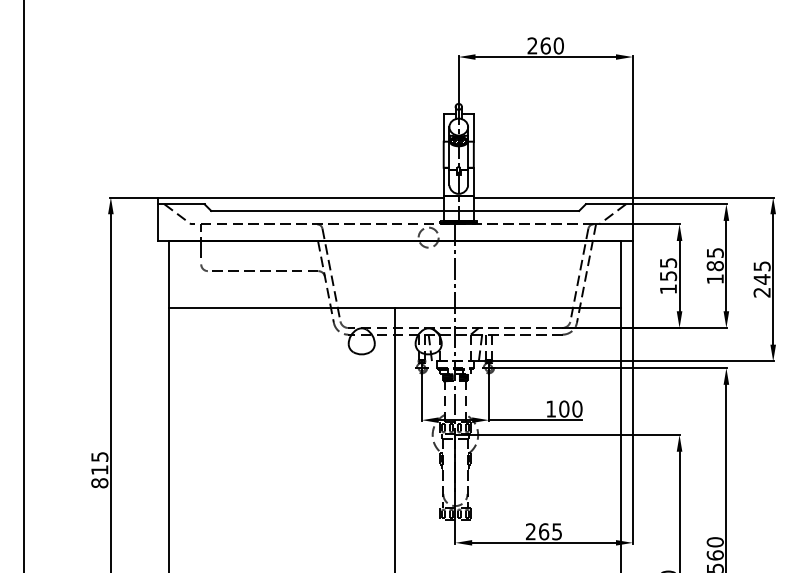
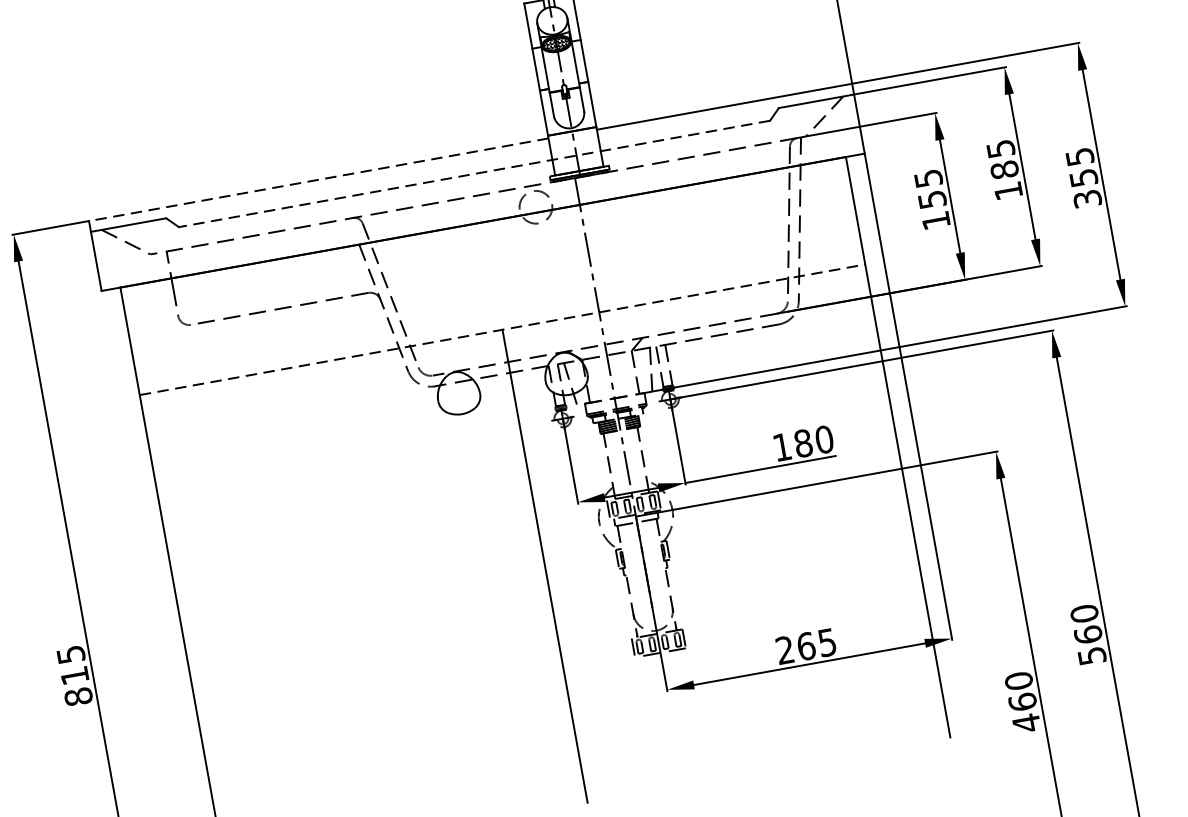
line: (300, 197) -> (318, 179), solid -> dashed
line: (395, 210) -> (474, 173), solid -> dashed
text: (761, 285) -> (1084, 187), 245 -> 355
line: (395, 307) -> (502, 329), solid -> dashed
text: (564, 408) -> (803, 442), 100 -> 180

